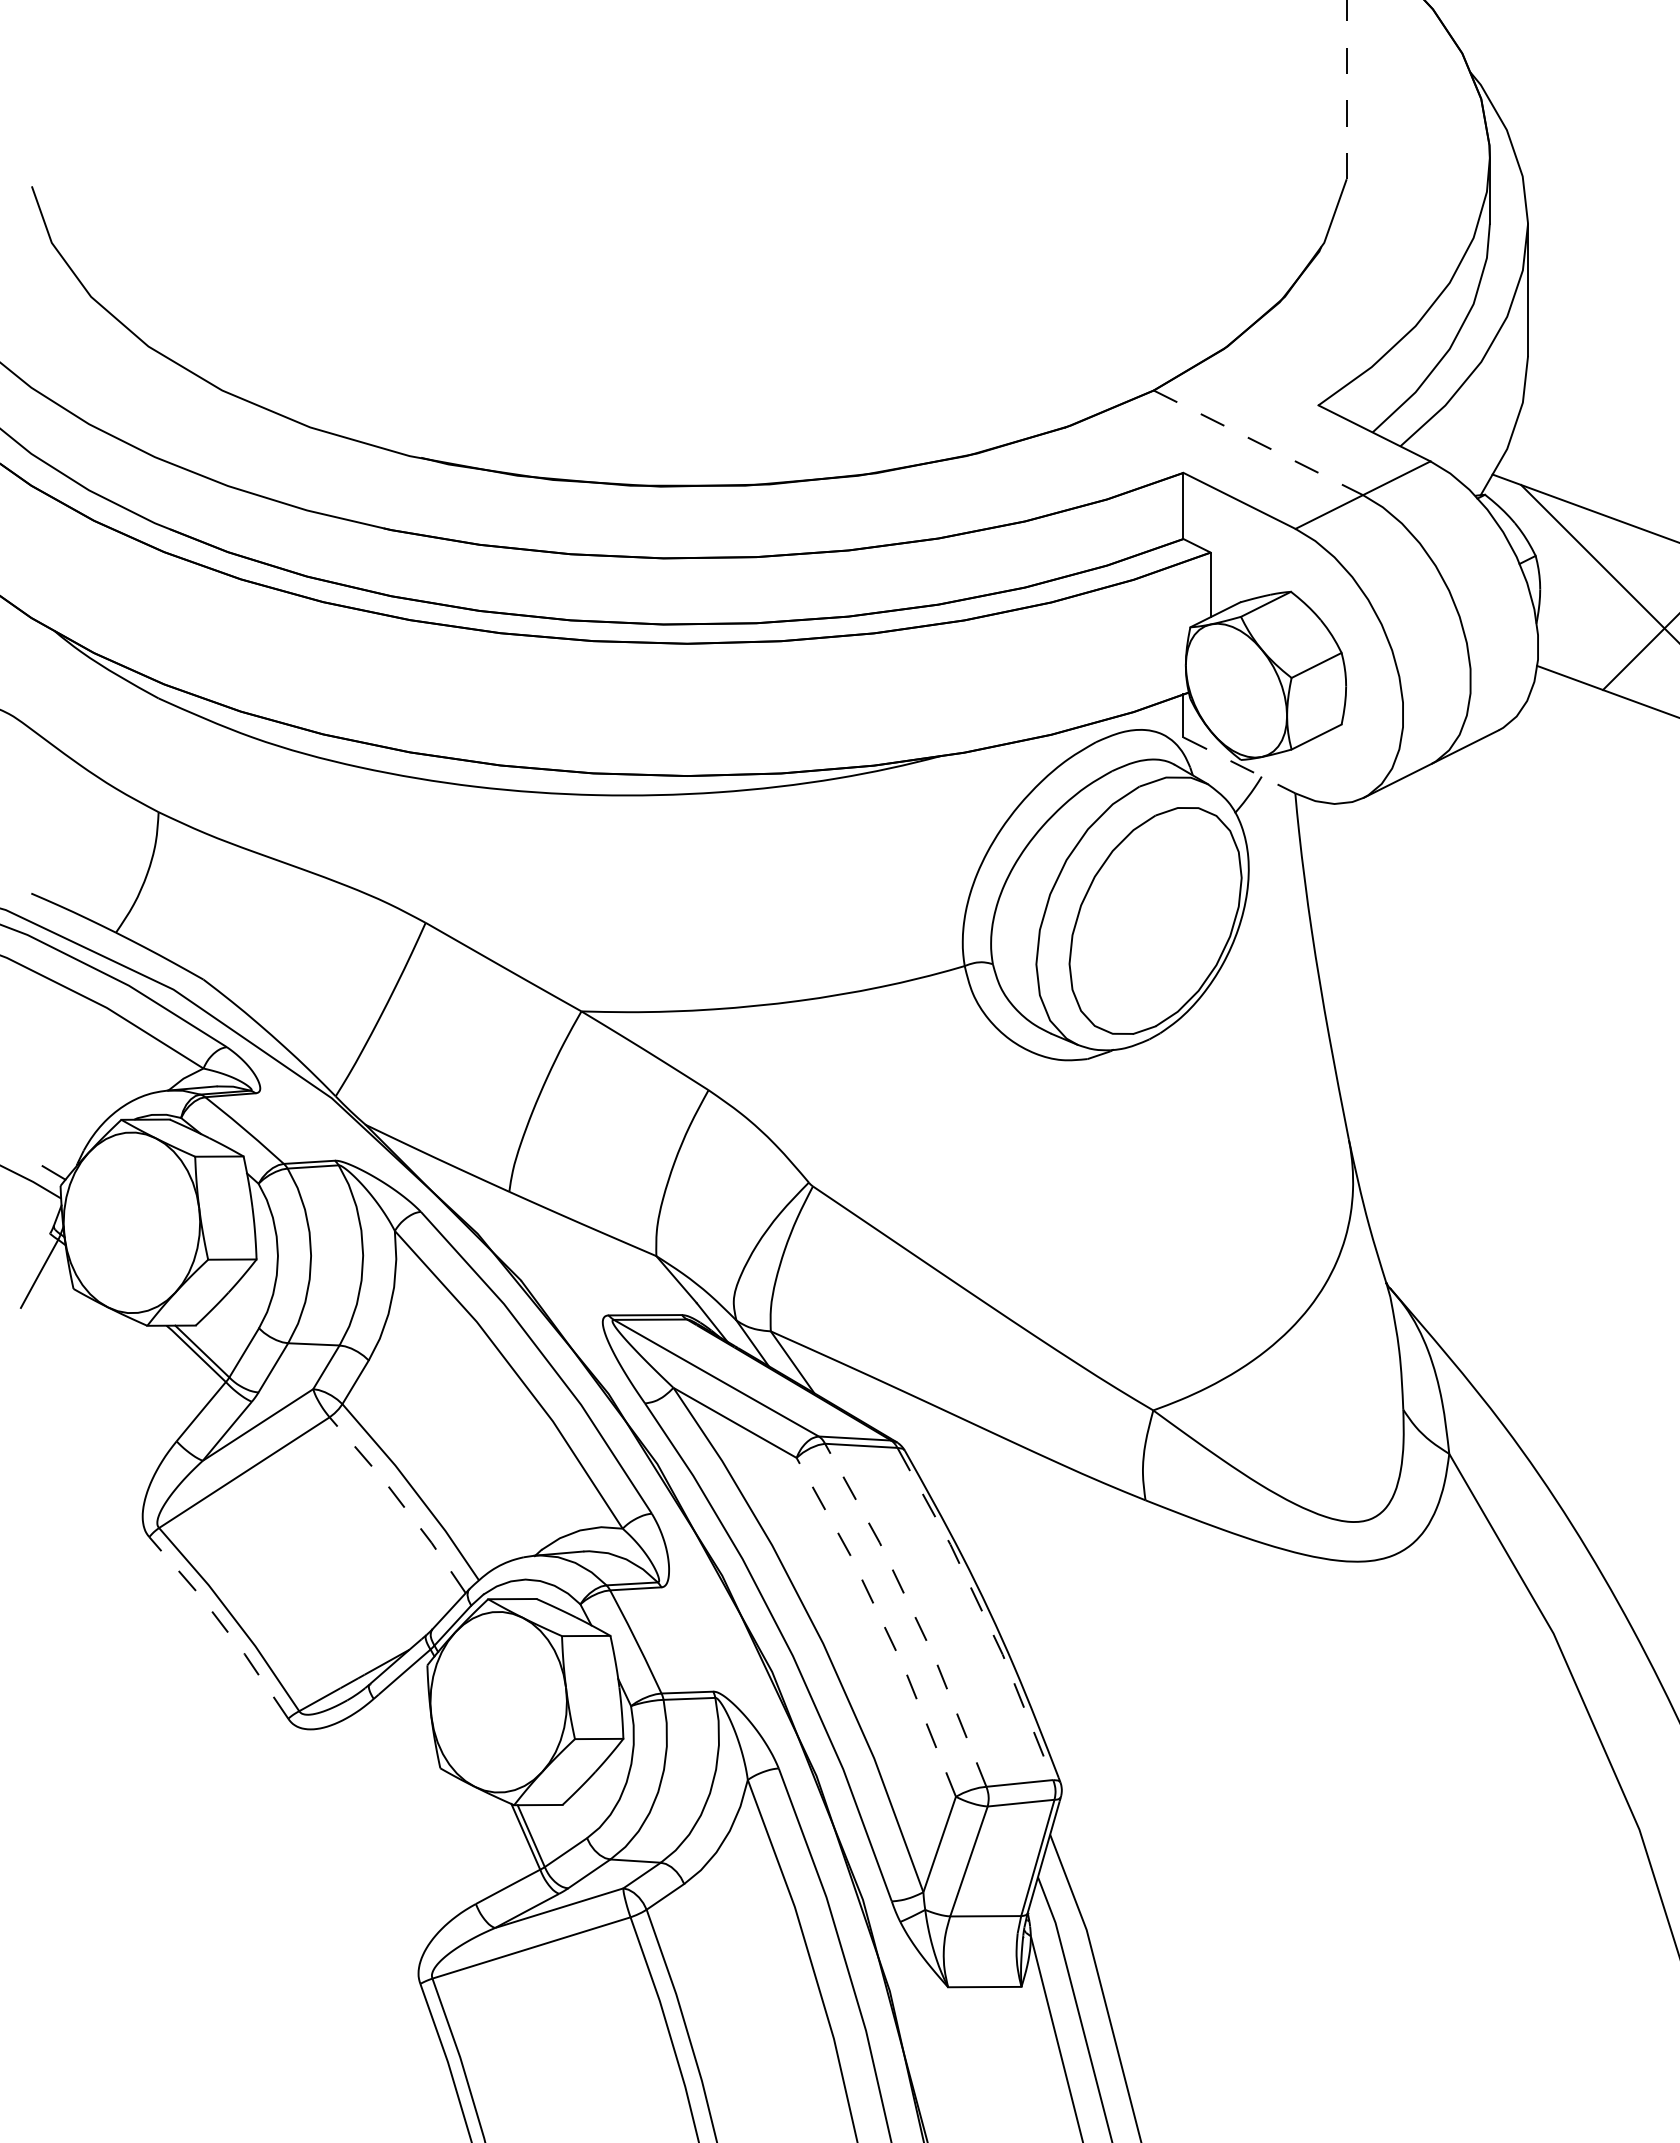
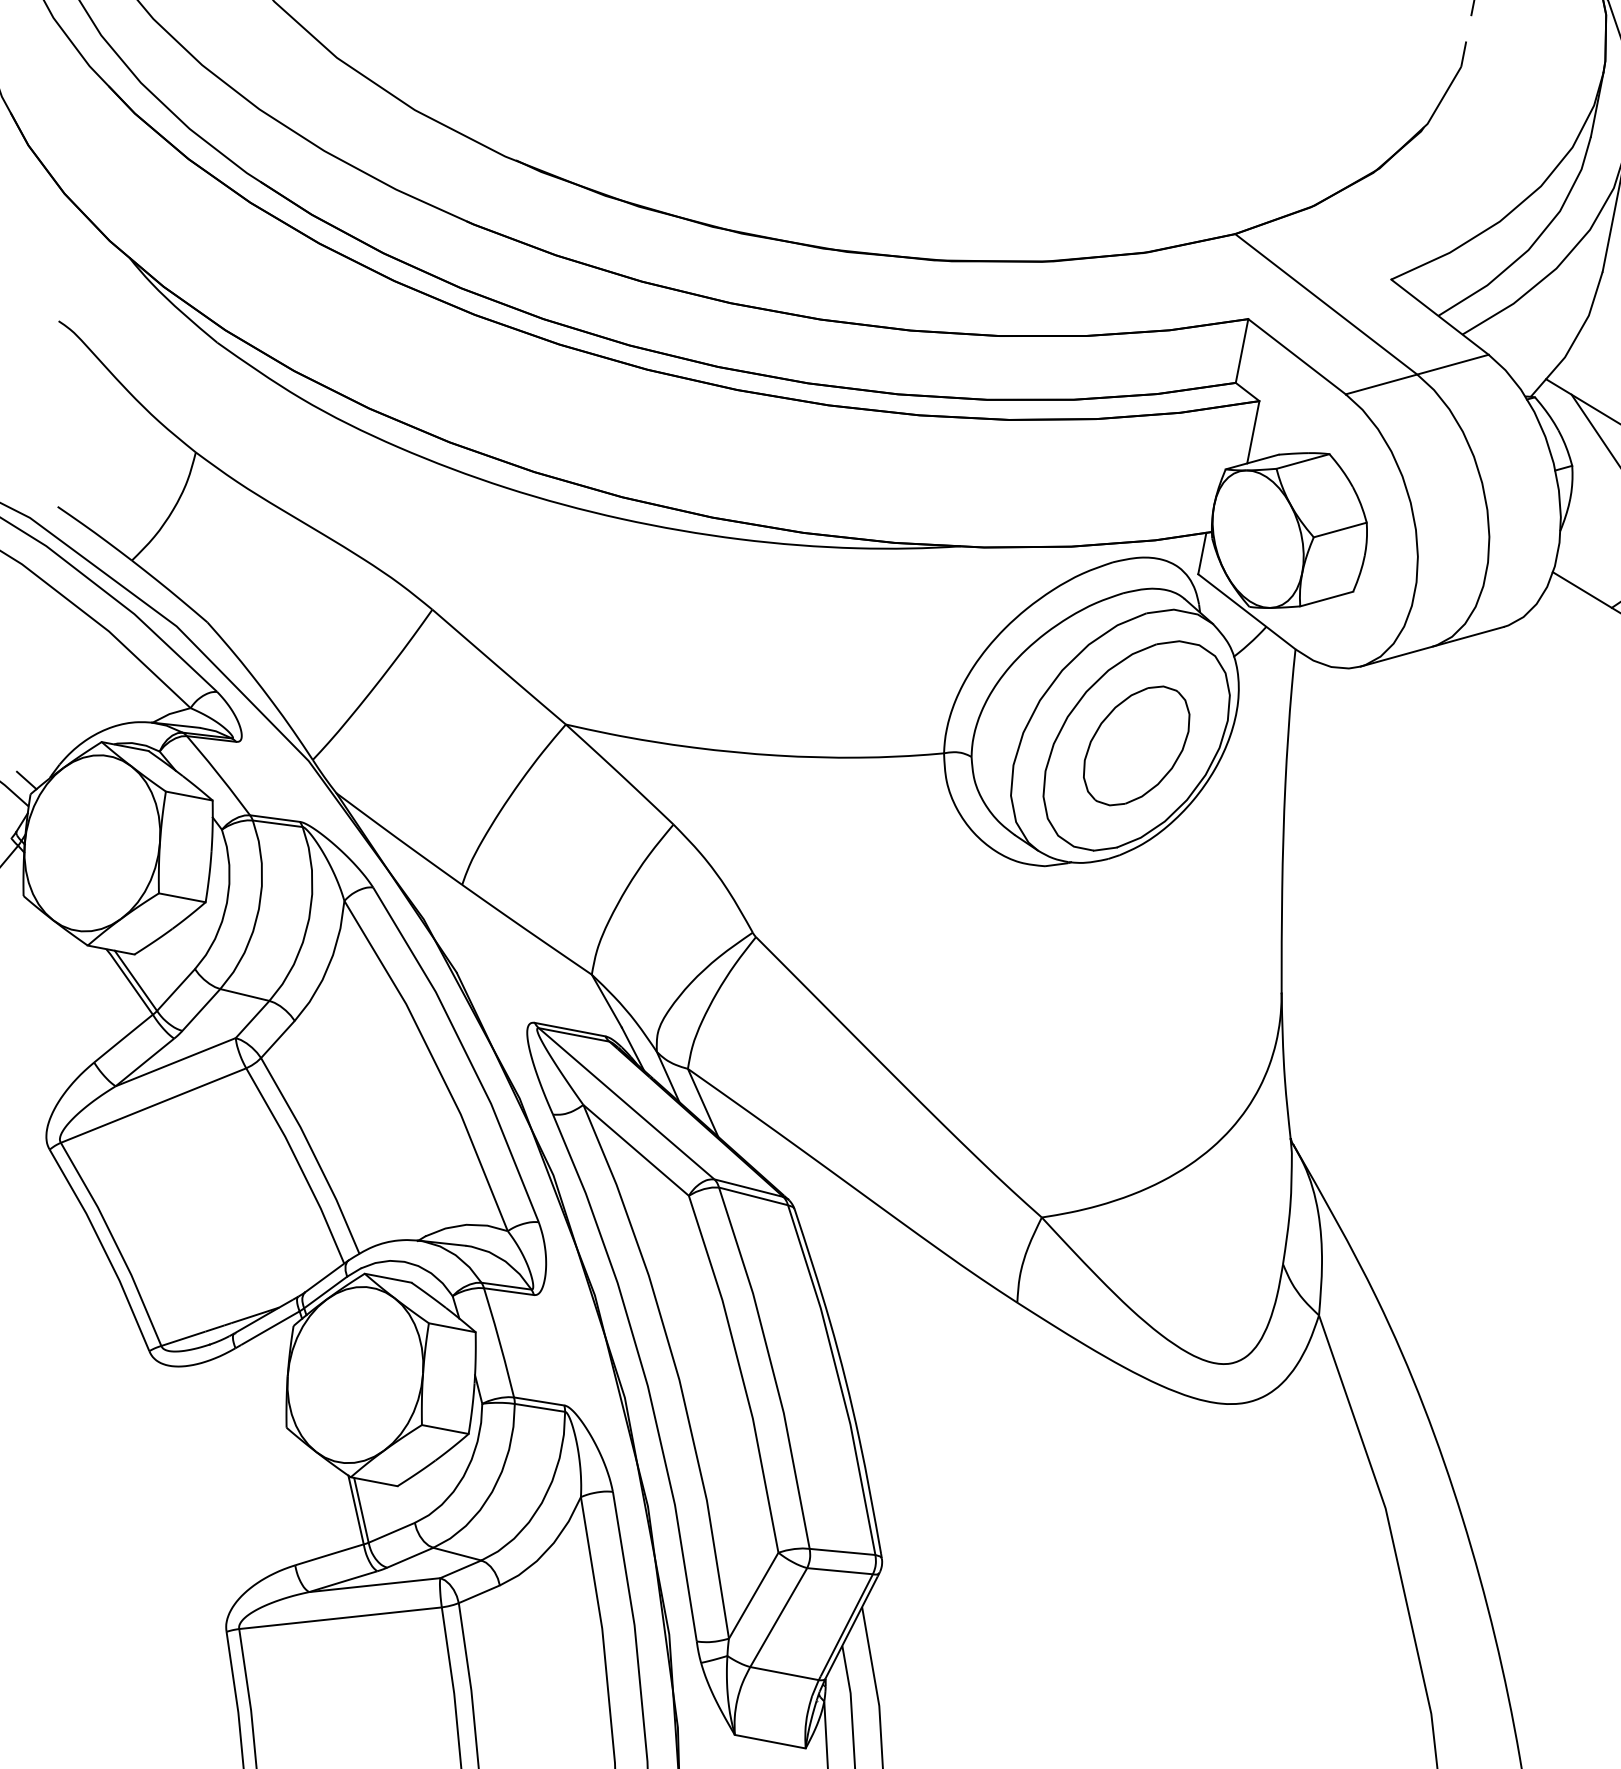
line: (1258, 442) -> (1326, 304), dashed -> solid
line: (1239, 765) -> (1246, 611), dashed -> solid
part: (1155, 920) -> (1136, 745), added
line: (400, 1502) -> (298, 1163), dashed -> solid
line: (912, 1611) -> (771, 1365), dashed -> solid
line: (982, 1611) -> (839, 1379), dashed -> solid
line: (883, 1623) -> (741, 1371), dashed -> solid
line: (221, 1624) -> (102, 1247), dashed -> solid

